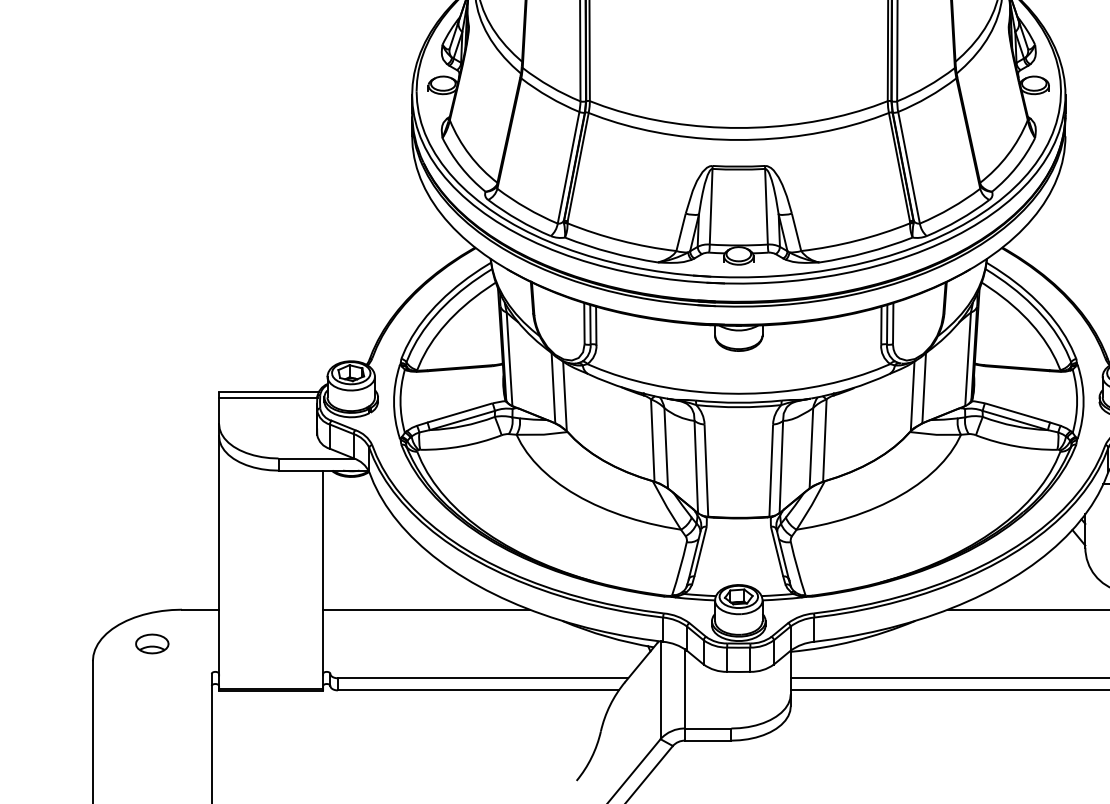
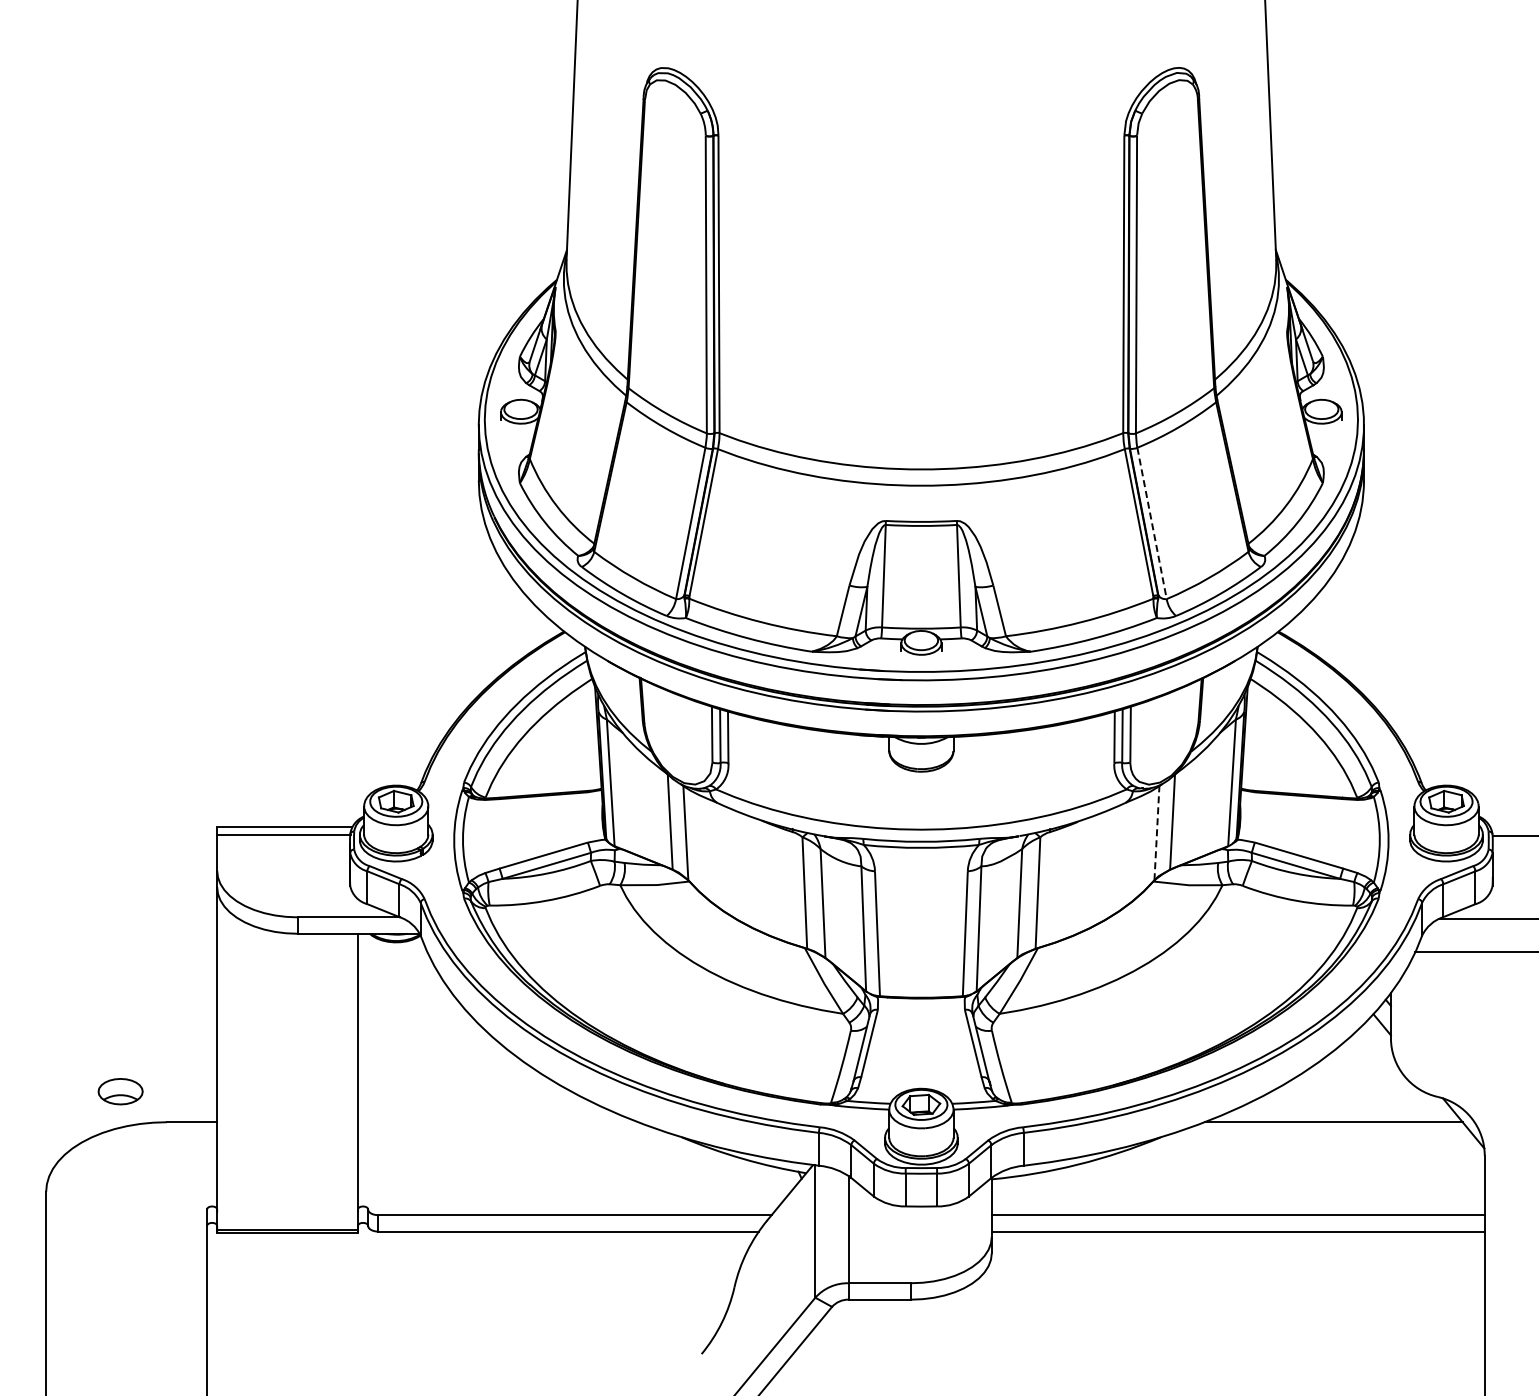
line: (908, 166) -> (1151, 521), solid -> dashed
line: (913, 395) -> (1157, 831), solid -> dashed
line: (426, 609) -> (498, 1122), removed
part: (152, 643) -> (120, 1091), moved

